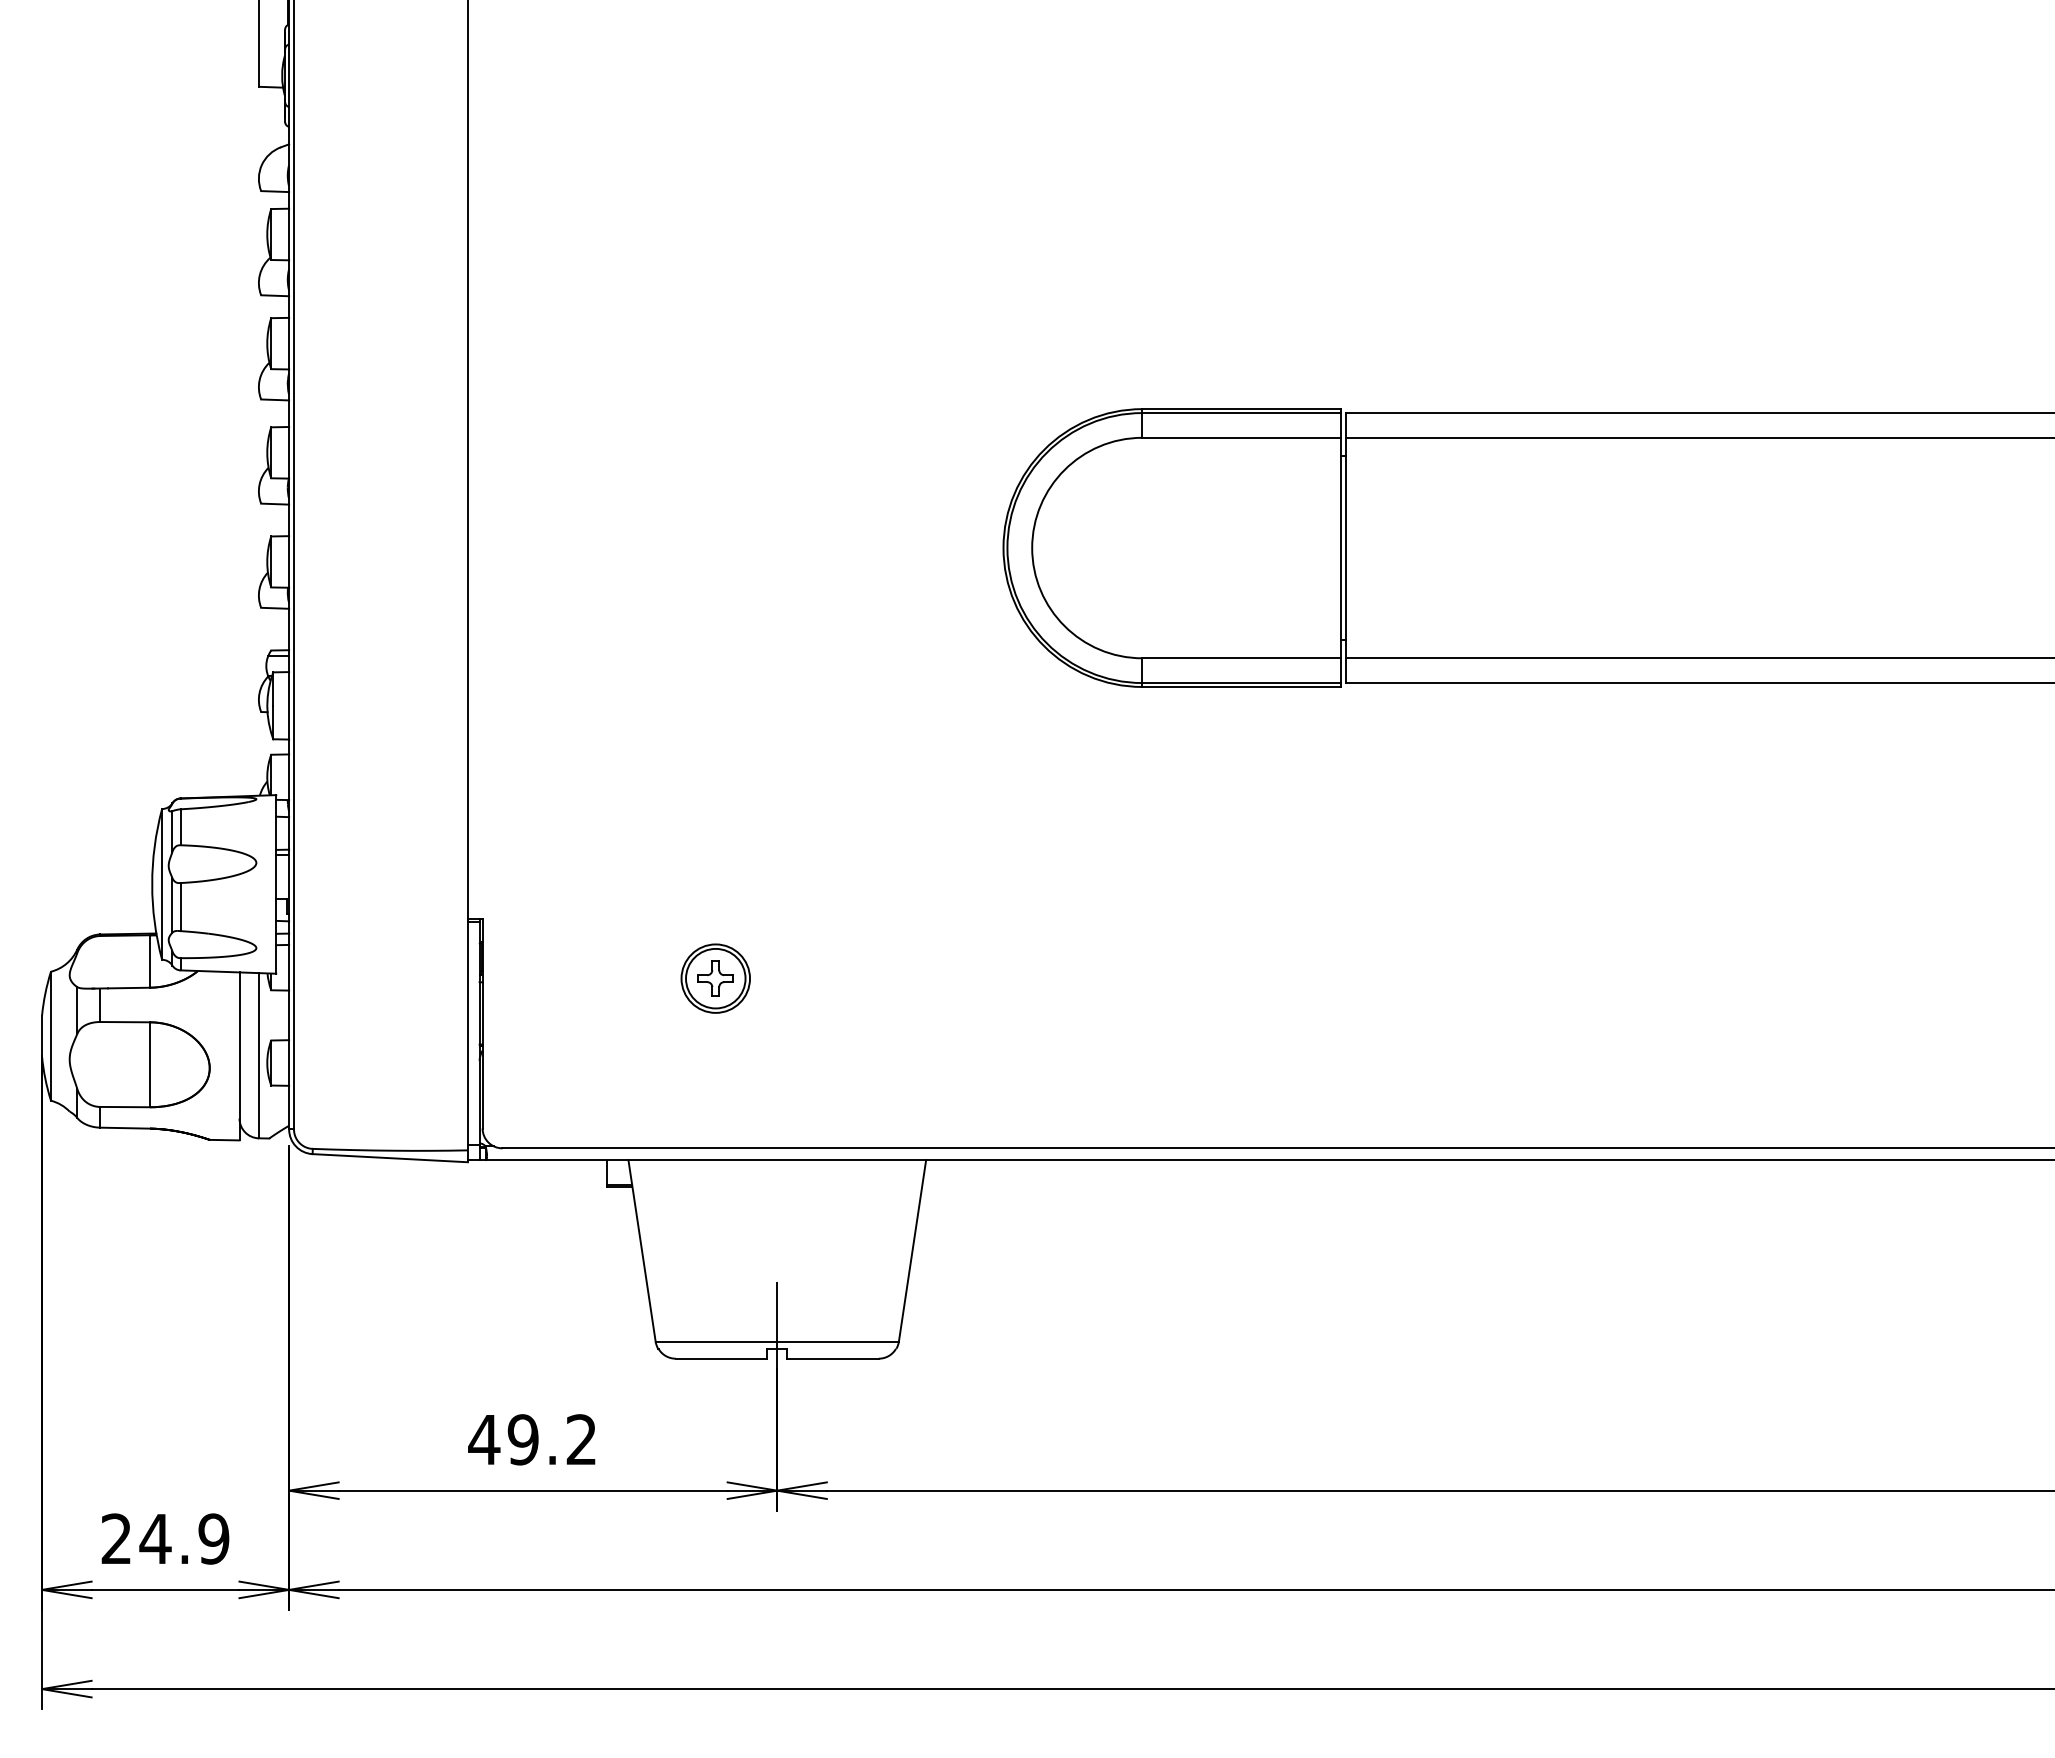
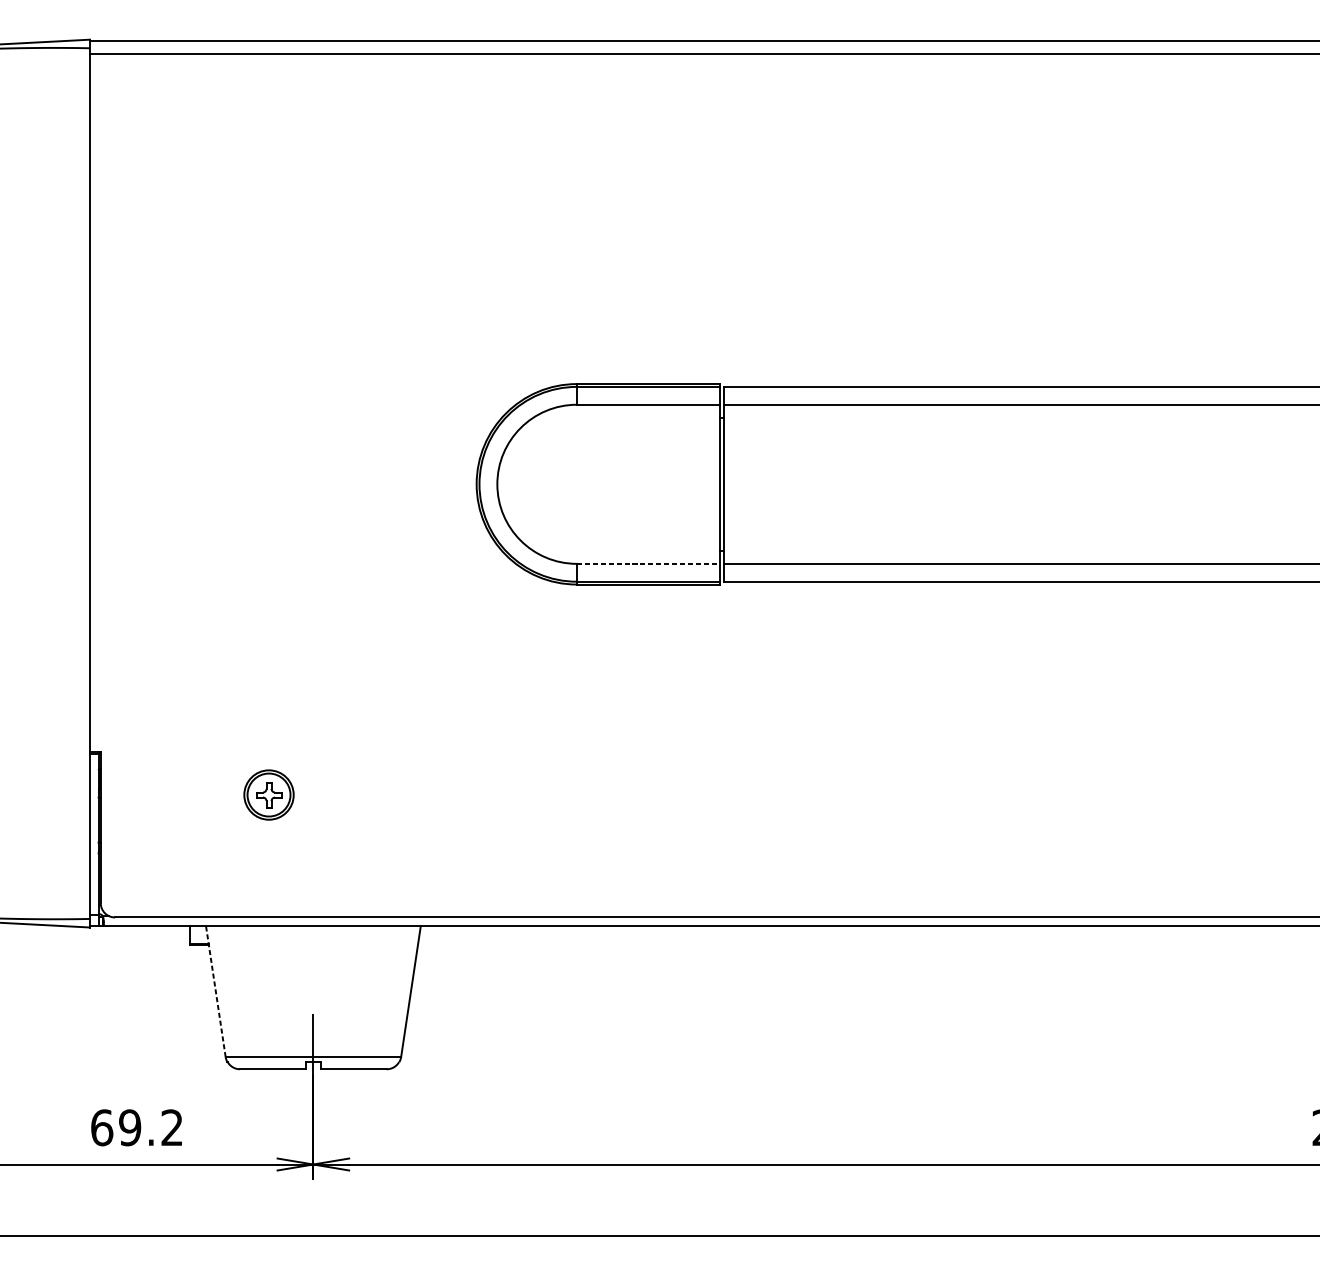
line: (1242, 658) -> (649, 564), solid -> dashed
line: (642, 1251) -> (216, 991), solid -> dashed
text: (484, 1439) -> (102, 1127), 49.2 -> 69.2

